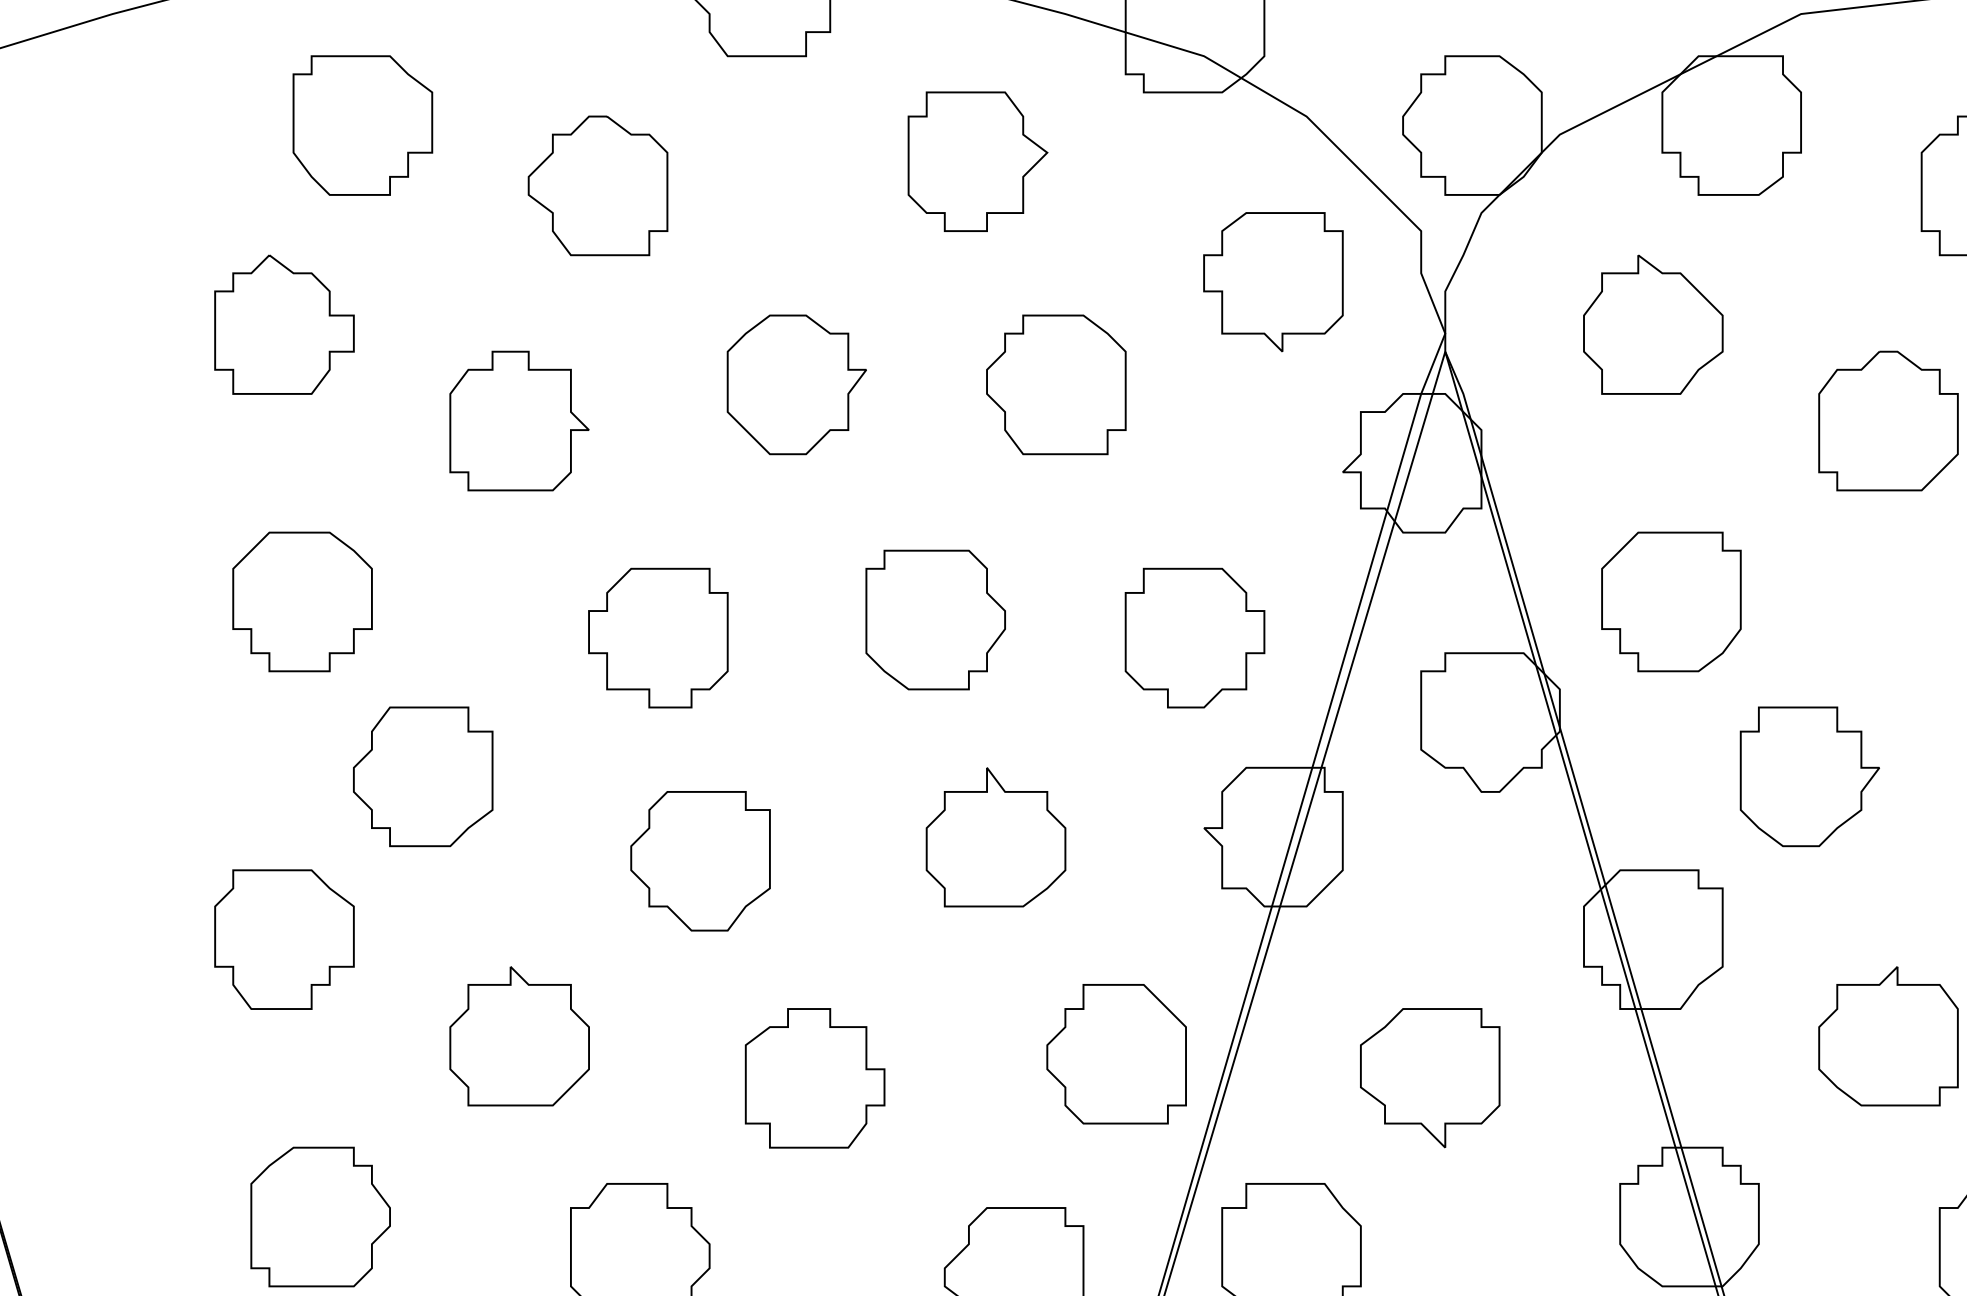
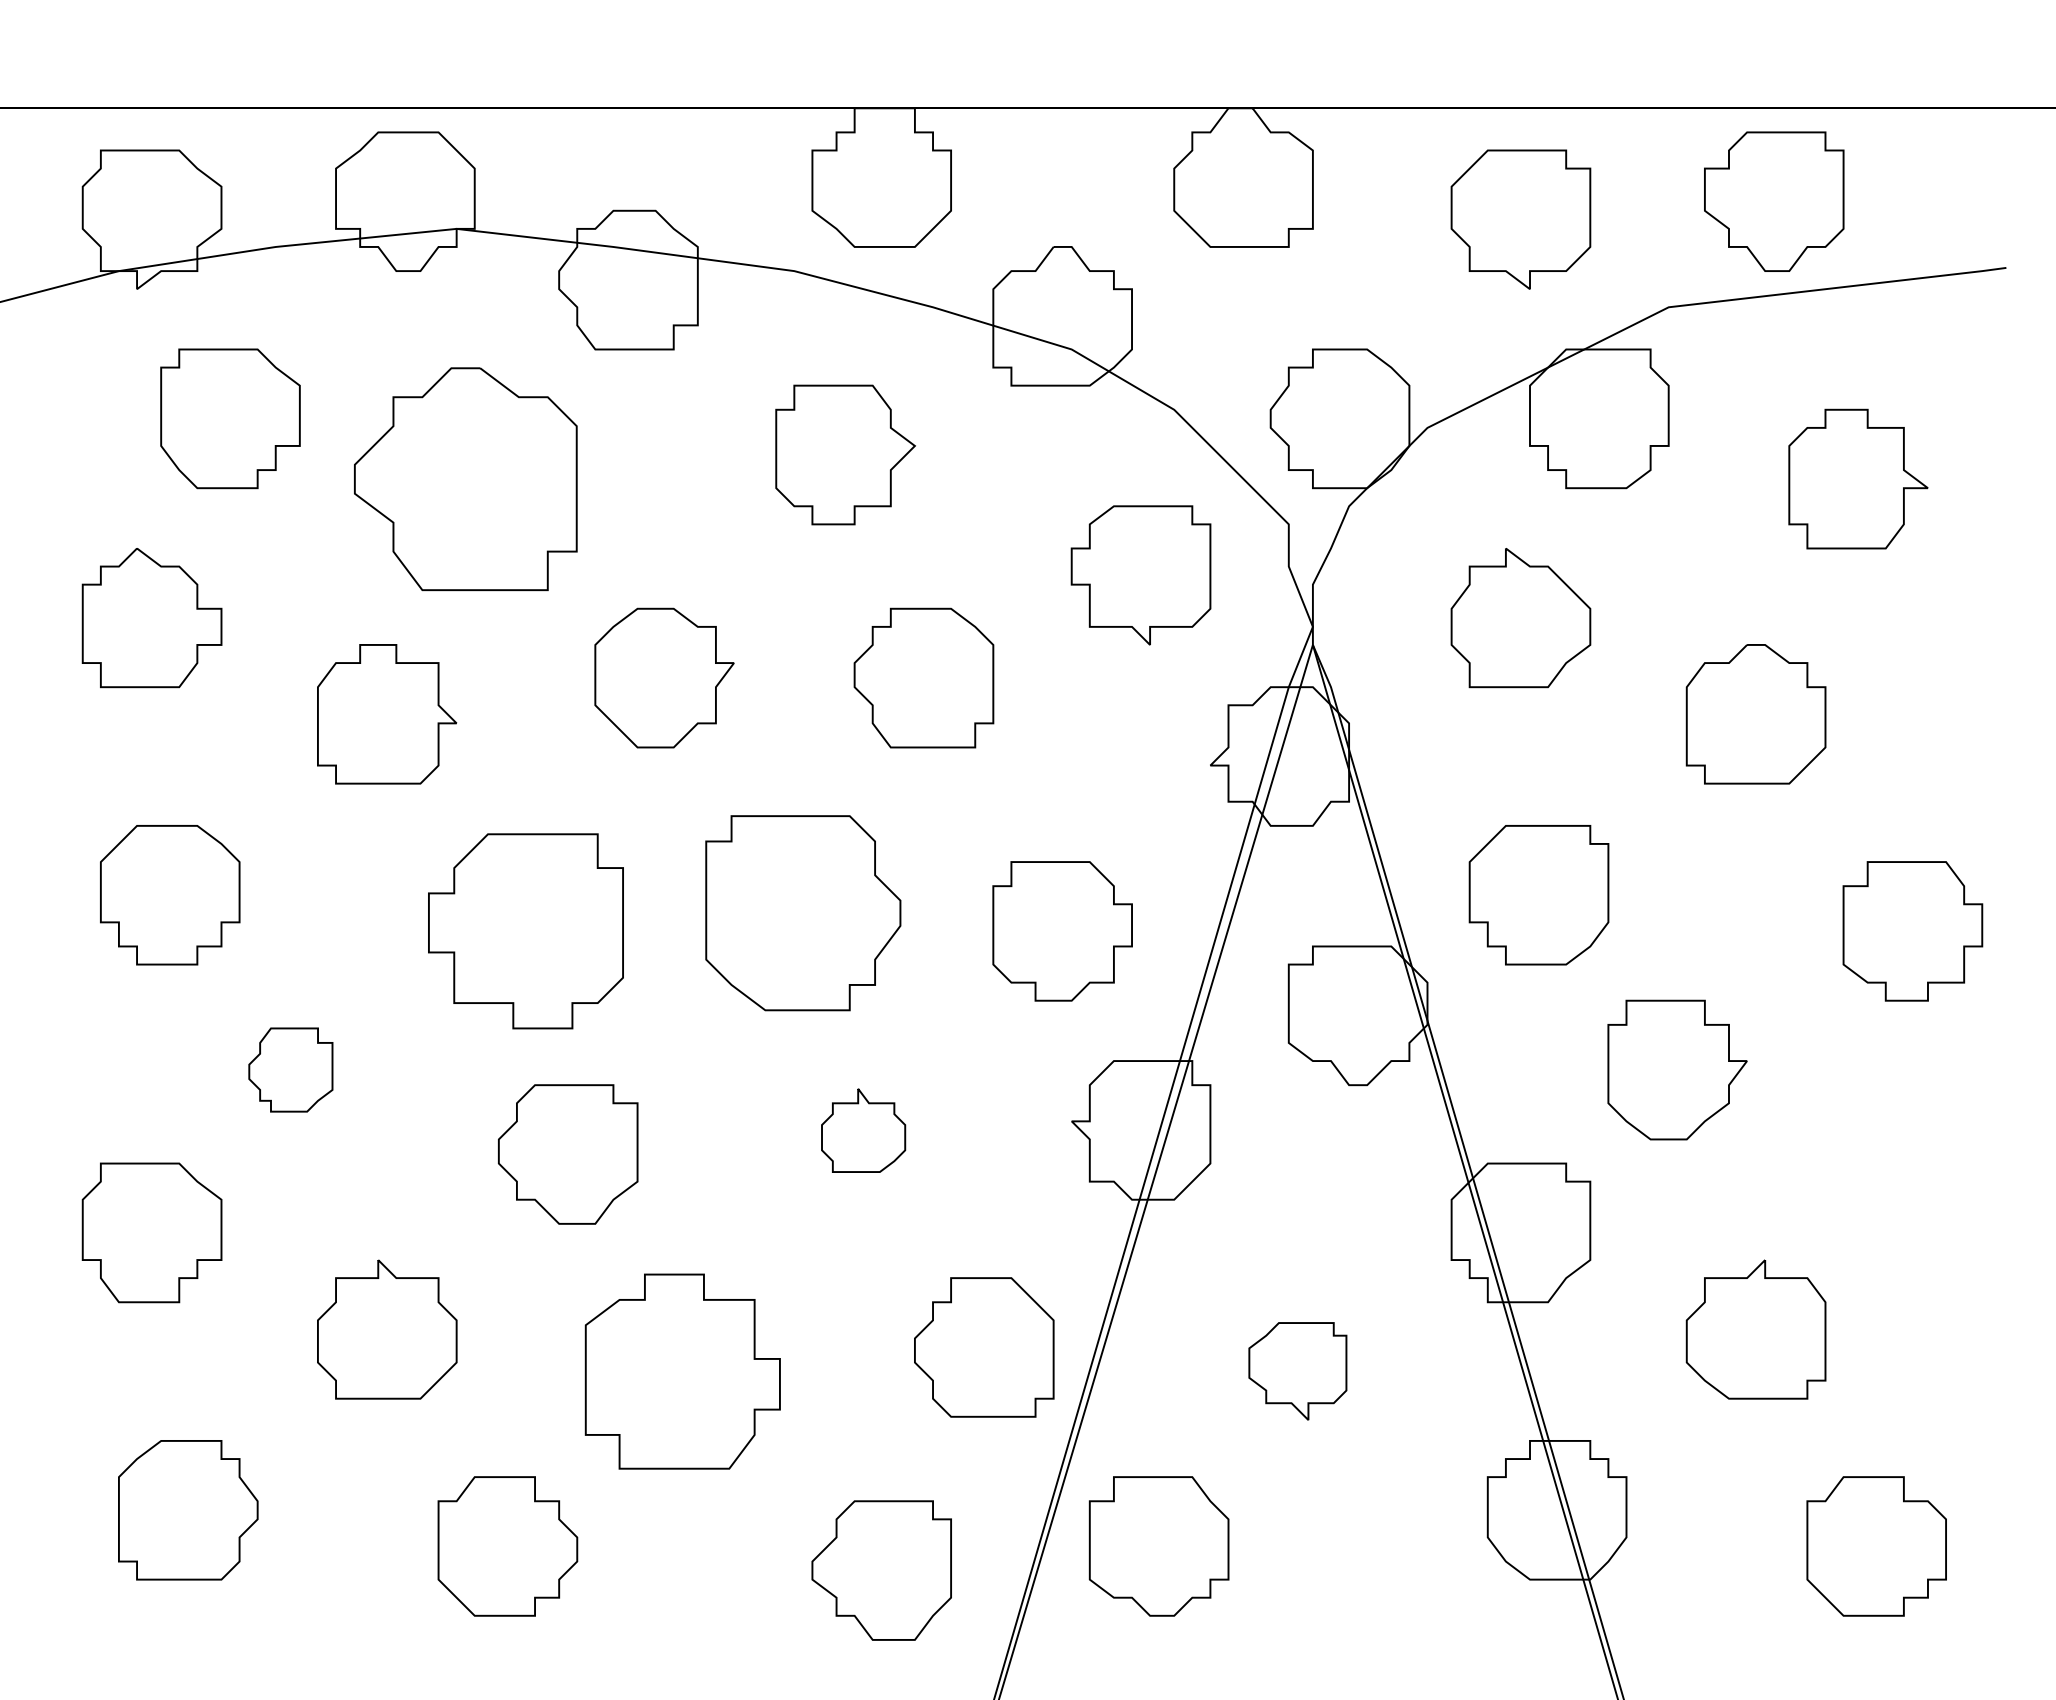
part: (597, 185) -> (465, 478), size x1.6
part: (935, 620) -> (803, 913), size x1.4
part: (657, 638) -> (525, 931), size x1.4
part: (422, 776) -> (290, 1069), size x0.6
part: (995, 837) -> (863, 1130), size x0.6
part: (814, 1078) -> (682, 1371), size x1.4
part: (1429, 1078) -> (1297, 1371), size x0.7

